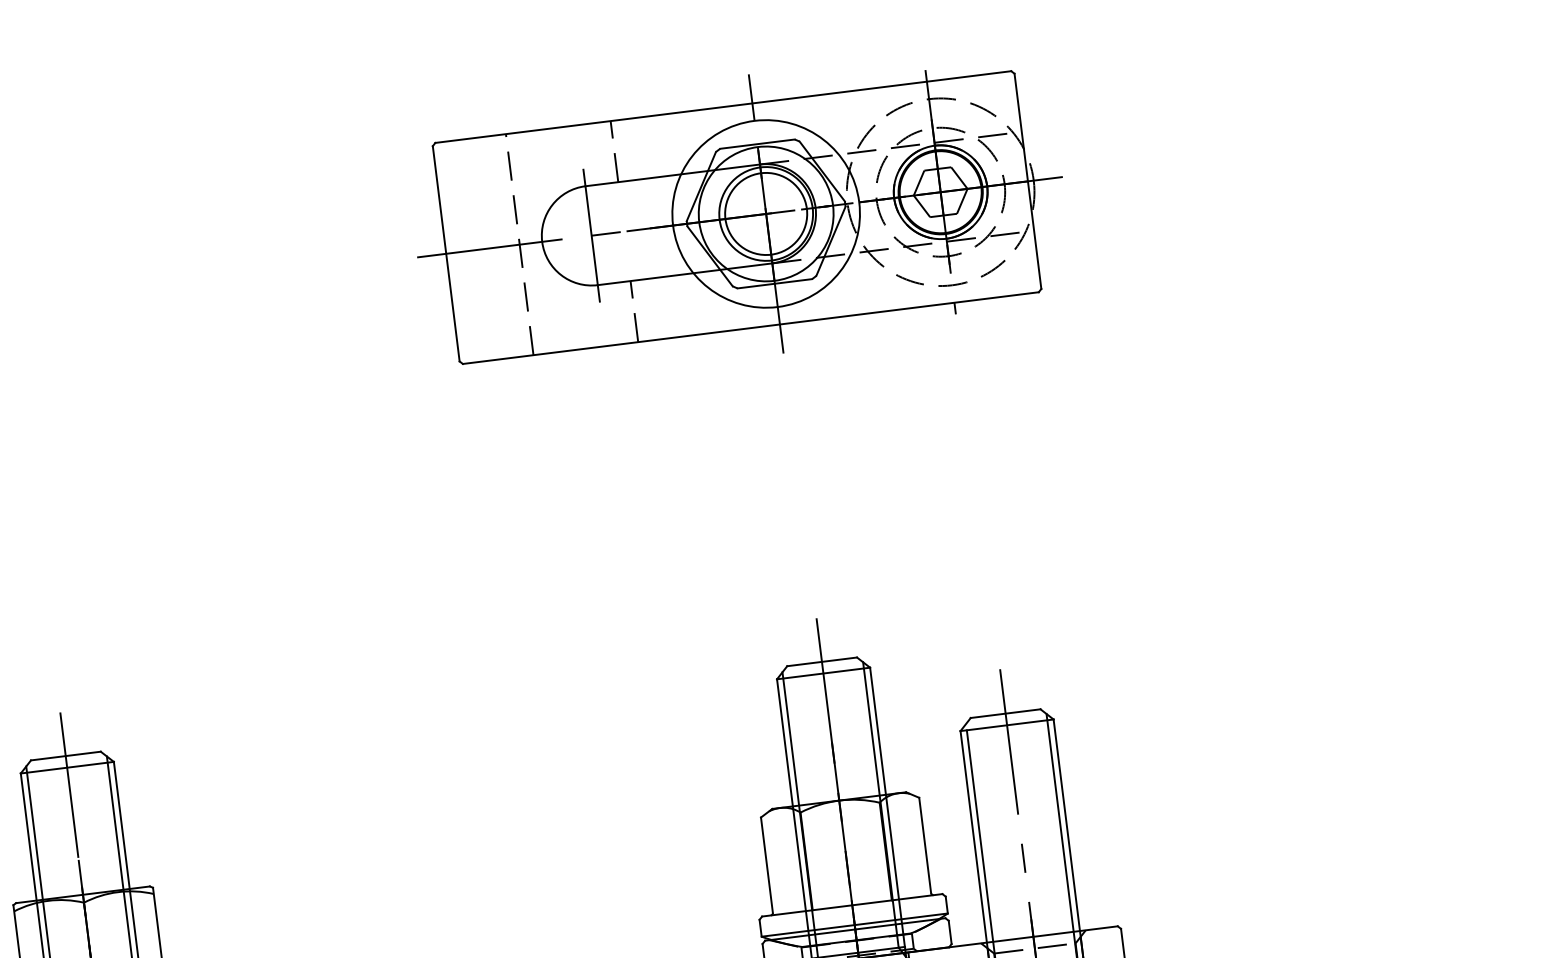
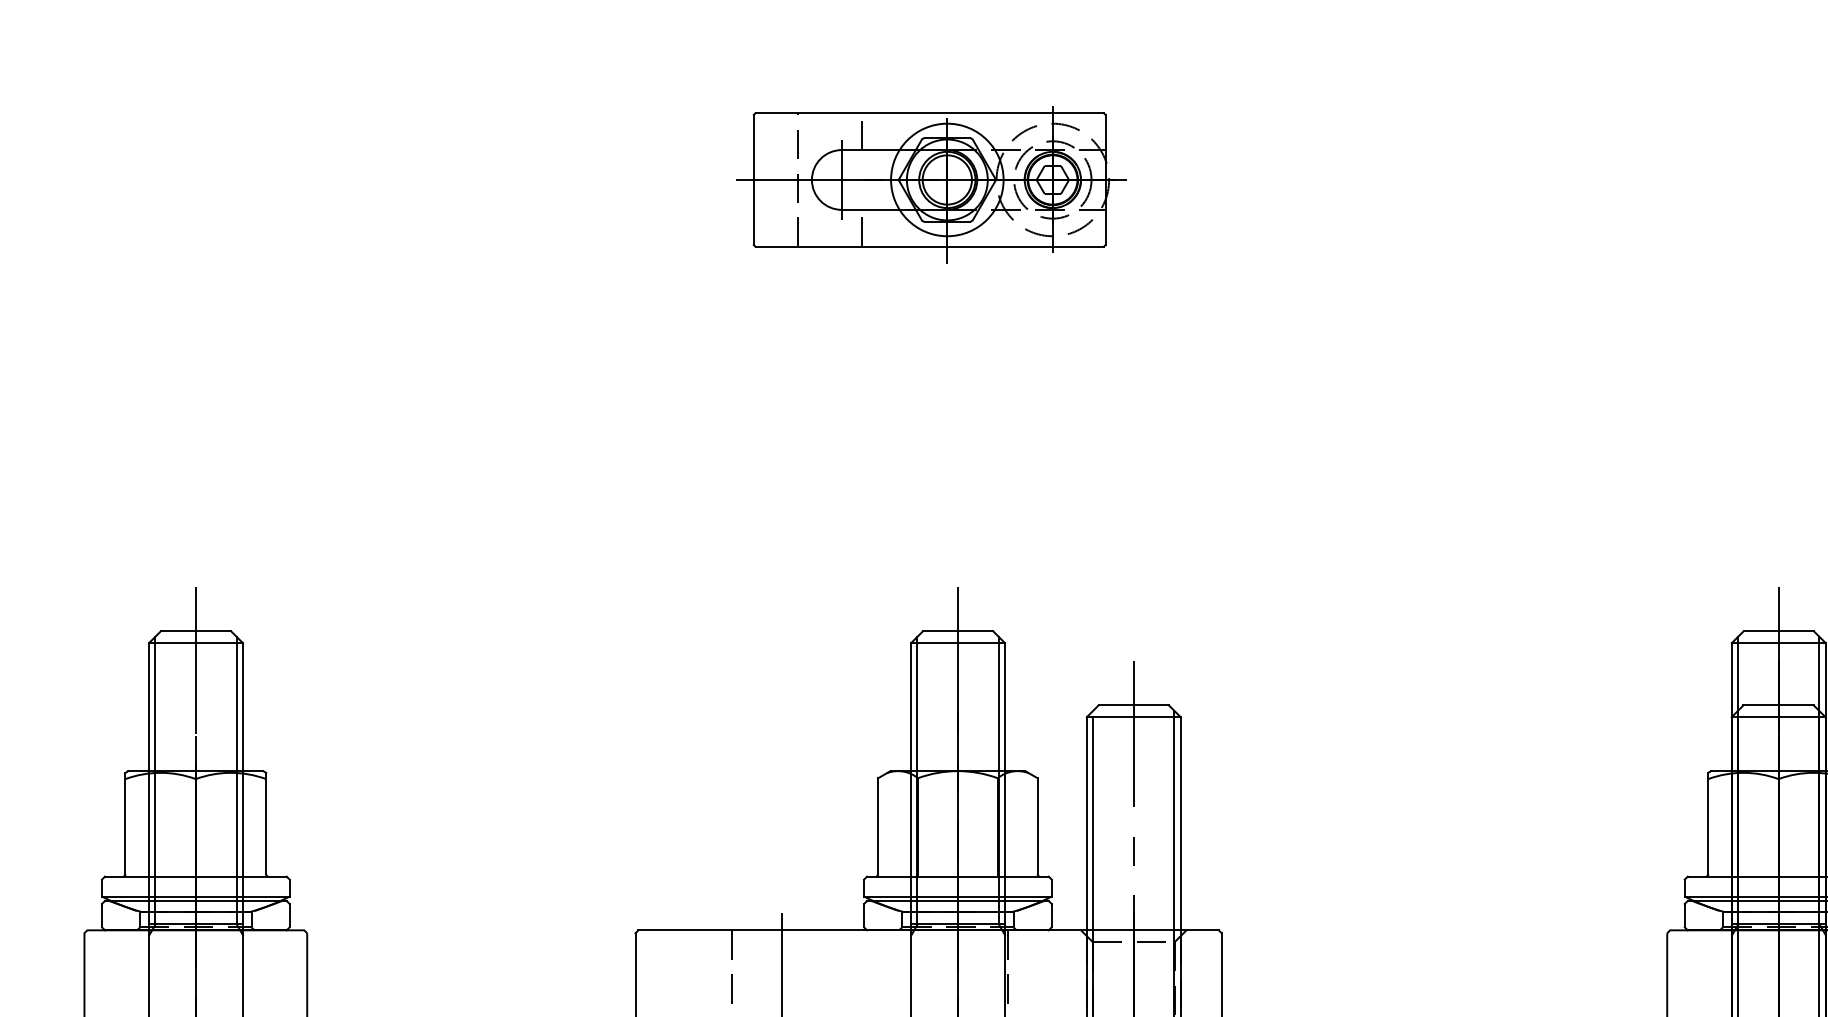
part: (739, 216) -> (931, 179), size x0.6

